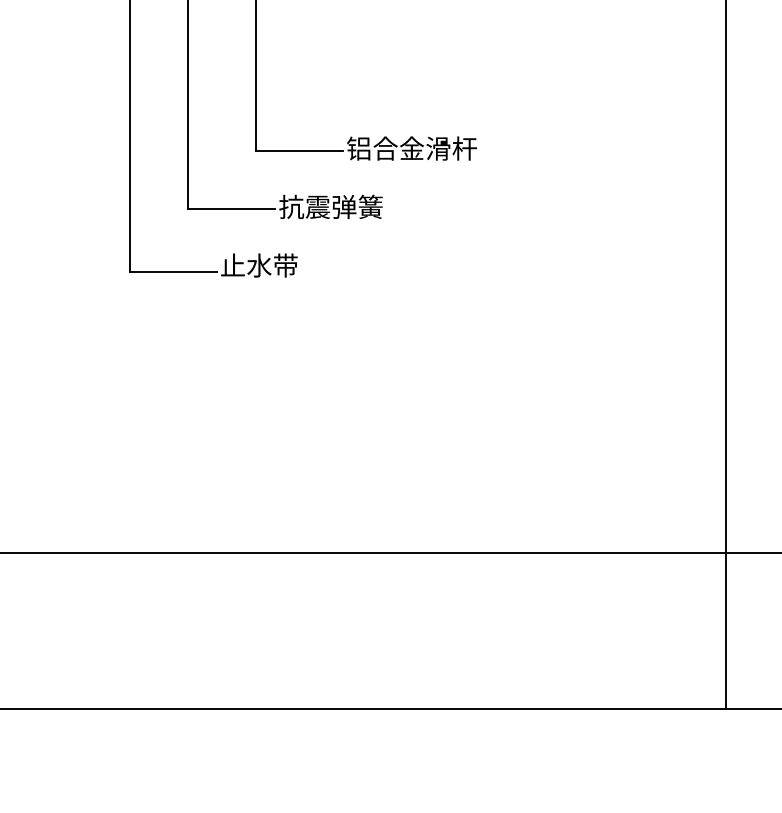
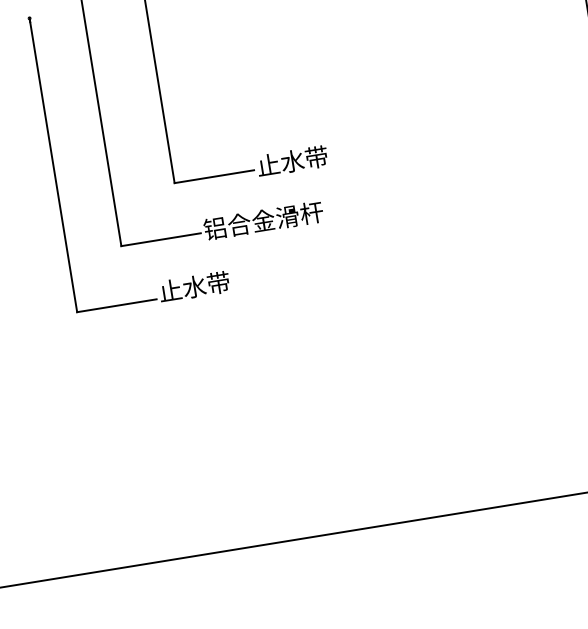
text: (411, 148) -> (316, 157), 铝合金滑杆 -> 止水带
text: (344, 206) -> (263, 220), 抗震弹簧 -> 铝合金滑杆

